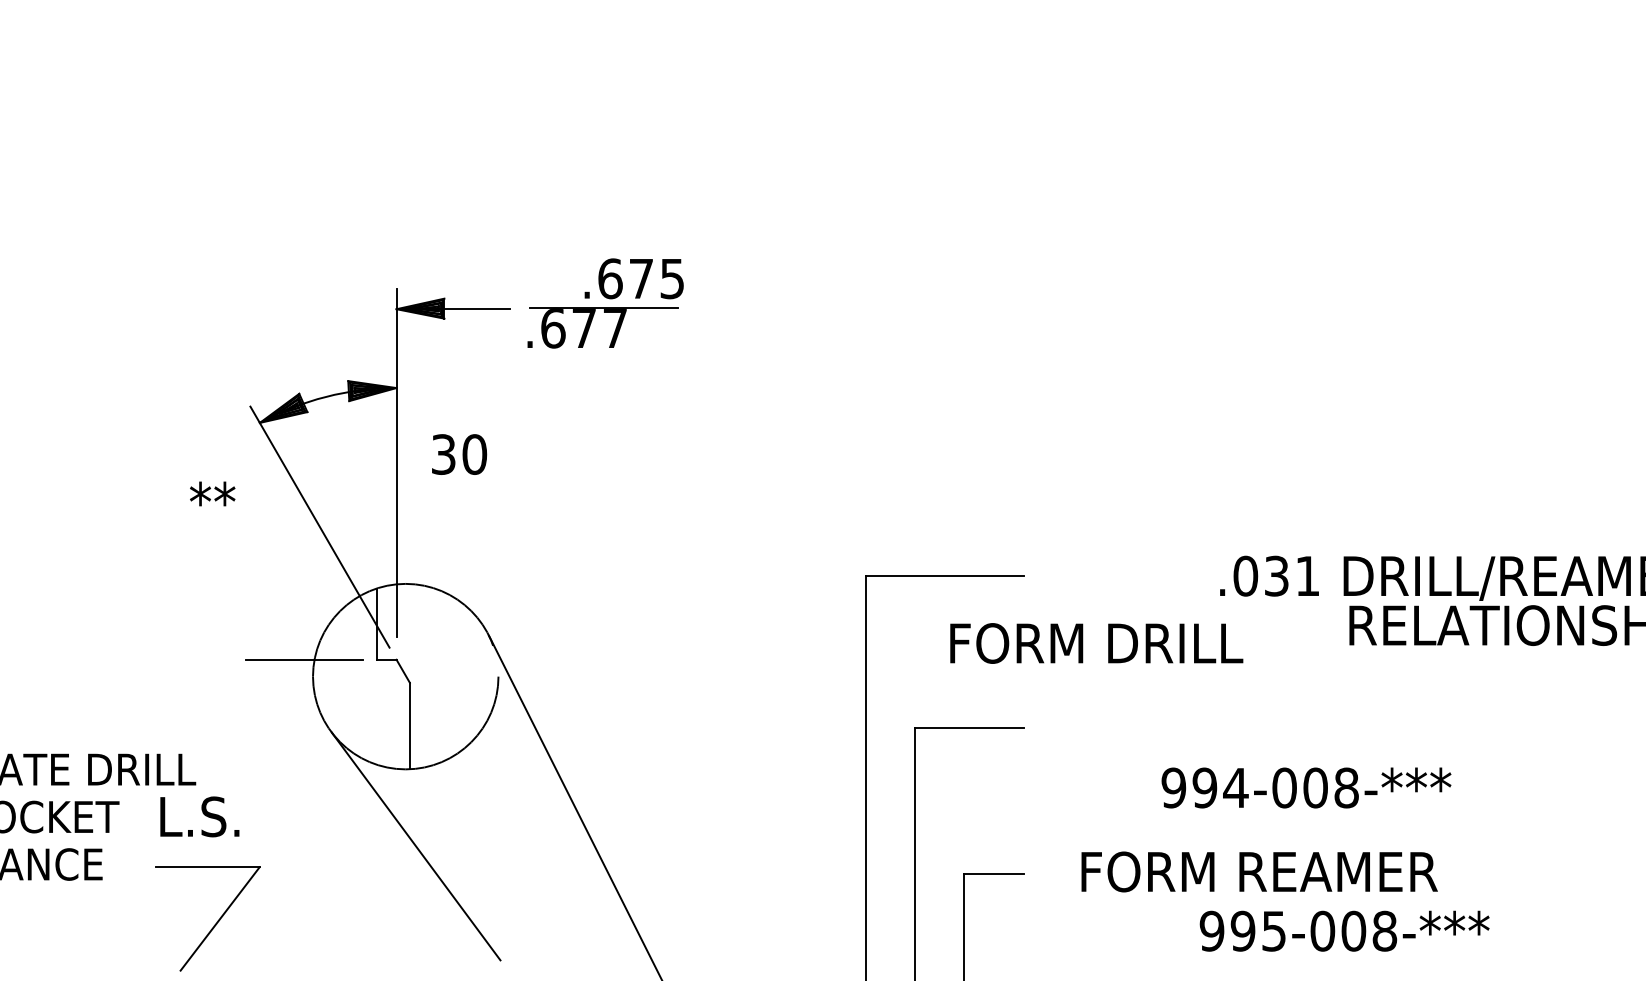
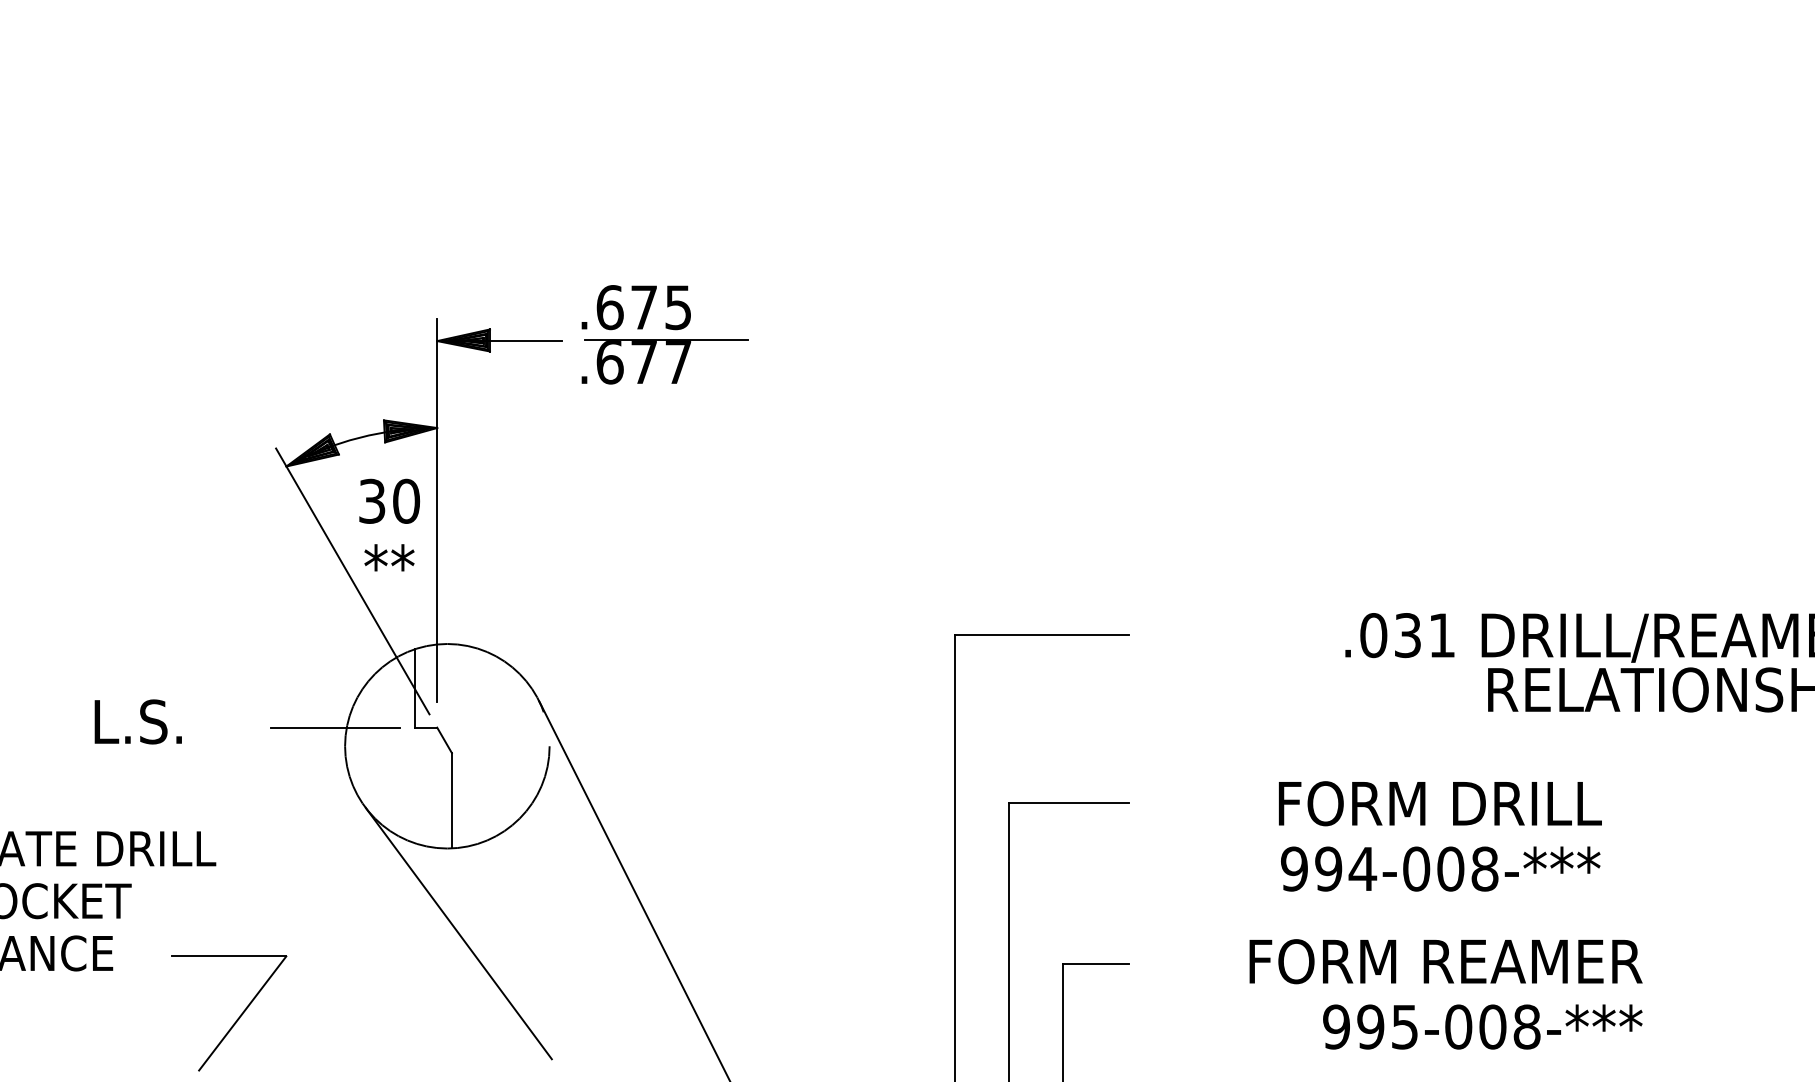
text: (633, 278) -> (635, 307), moved
text: (459, 453) -> (389, 500), moved
text: (212, 493) -> (389, 557), moved
text: (1096, 643) -> (1440, 803), moved
text: (199, 816) -> (137, 721), moved
text: (1259, 871) -> (1445, 961), moved

